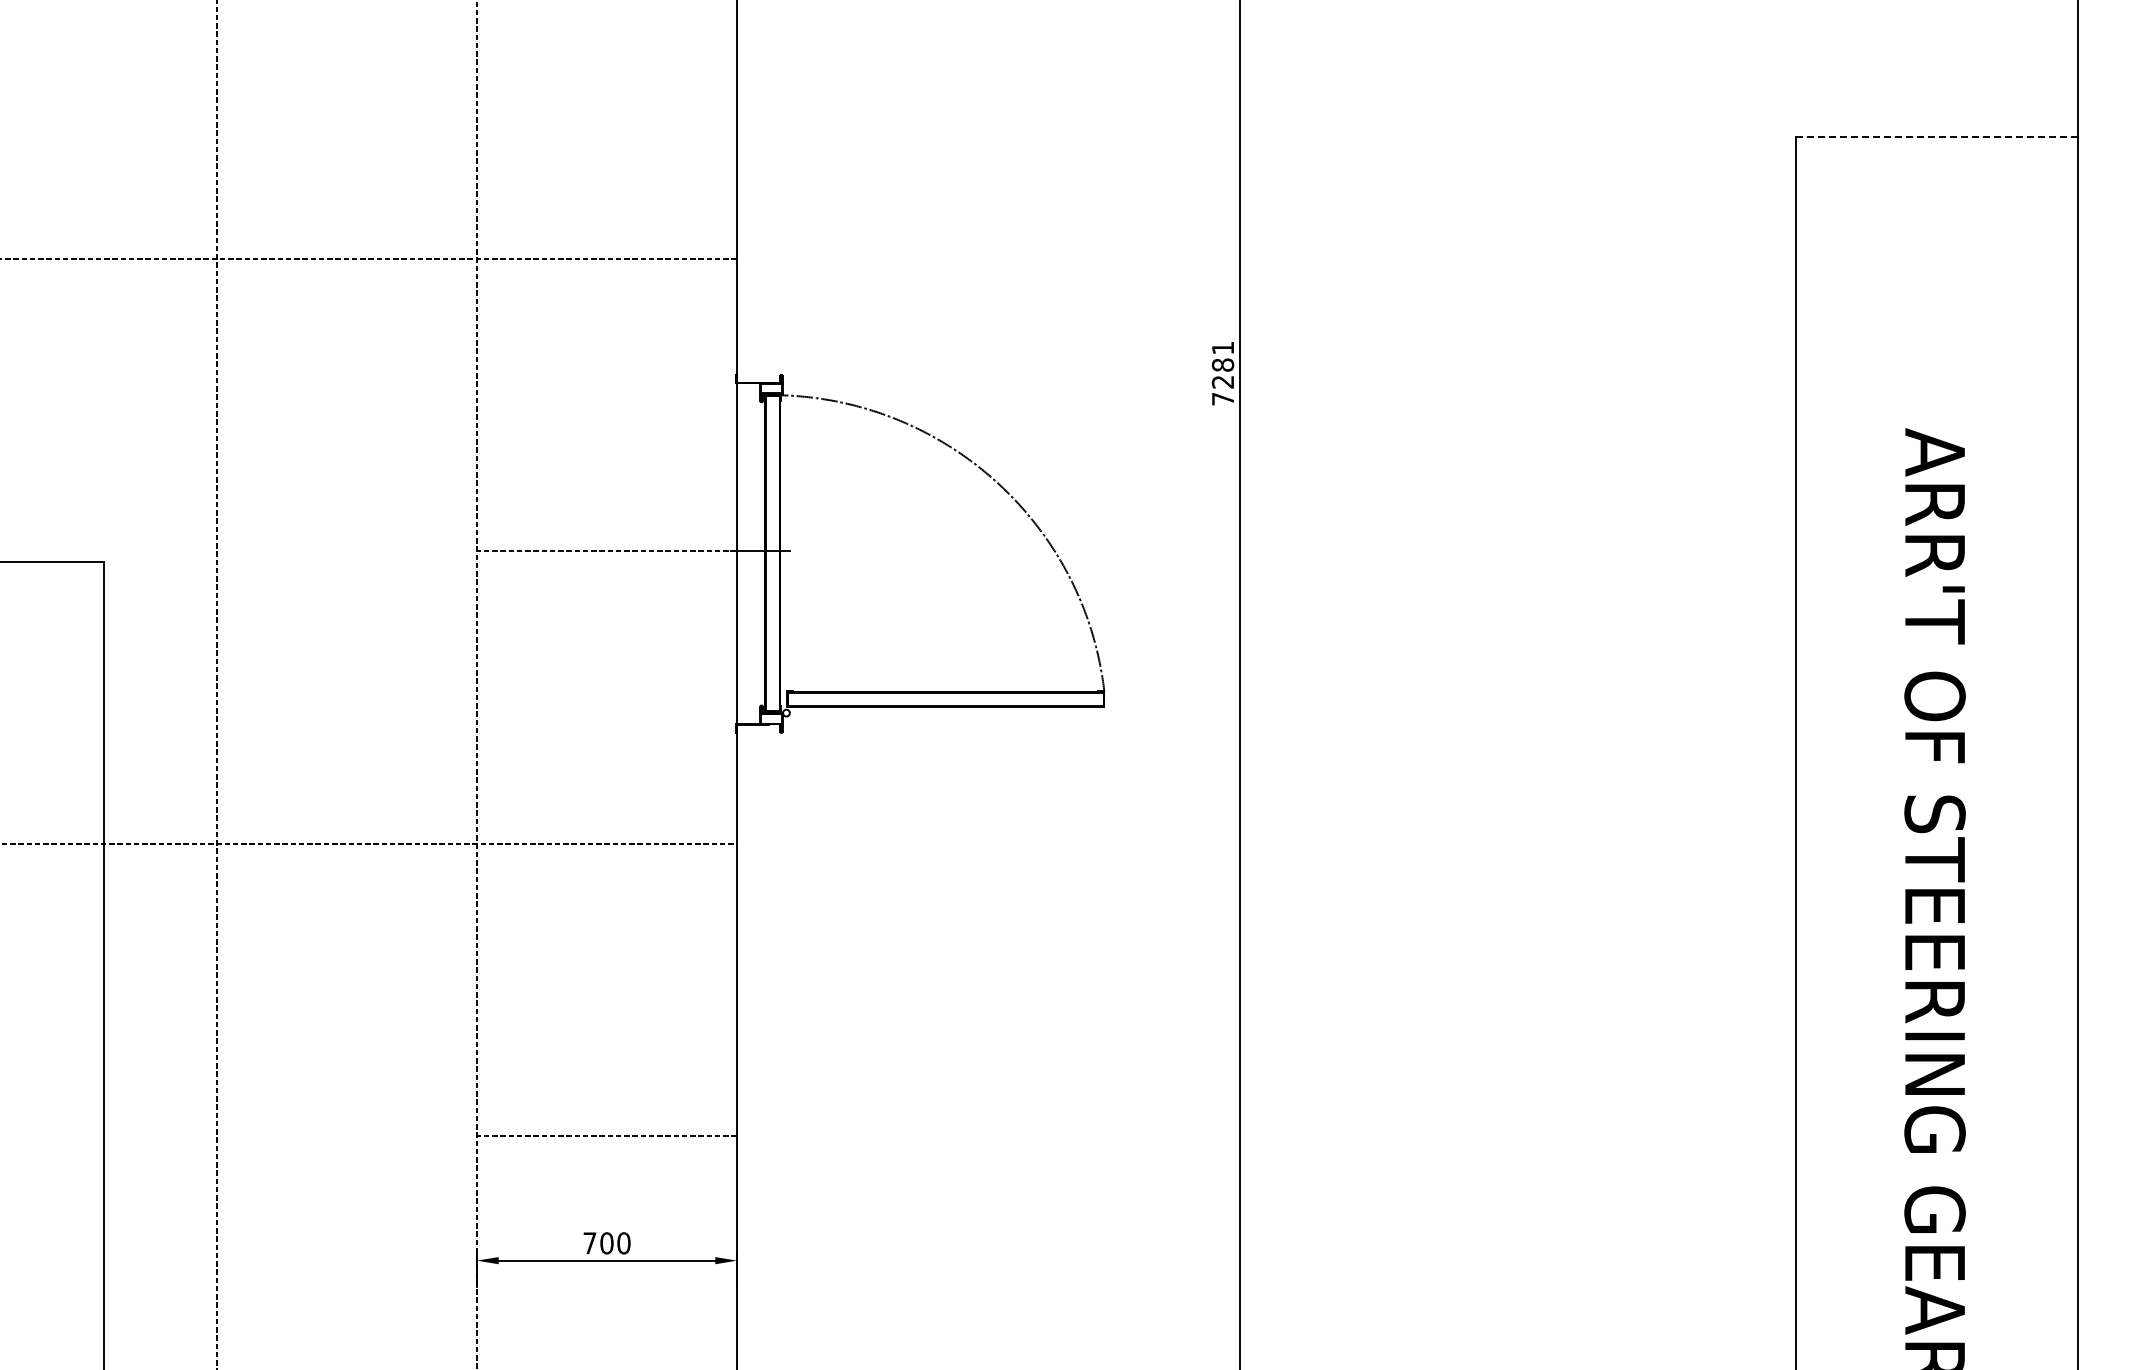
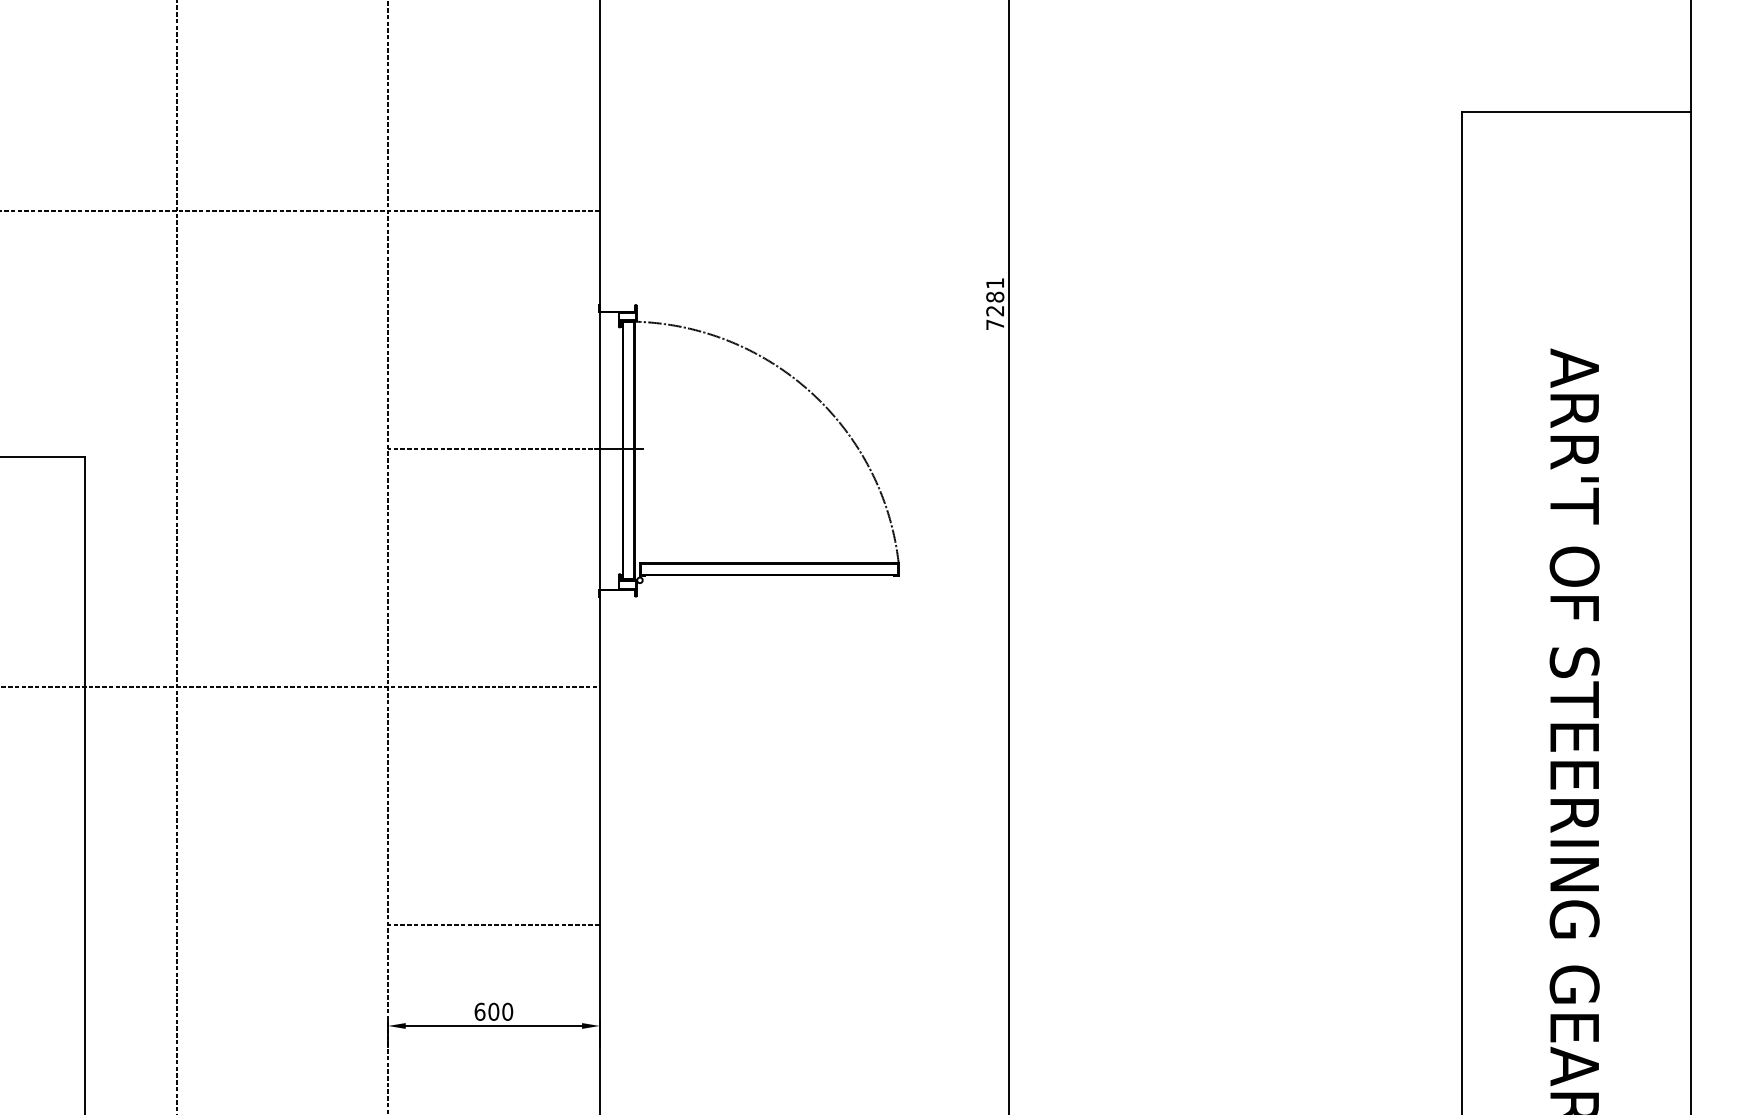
line: (1937, 137) -> (1576, 111), dashed -> solid
text: (589, 1243) -> (479, 1012), 700 -> 600

